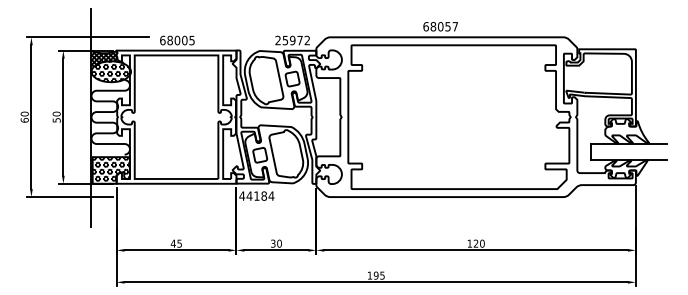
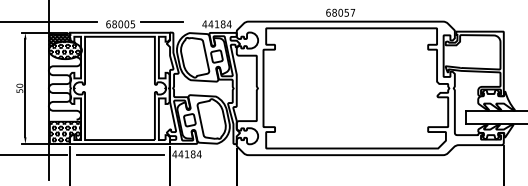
line: (226, 37) -> (161, 21), added
text: (292, 40) -> (216, 24), 25972 -> 44184
line: (177, 197) -> (120, 155), added

